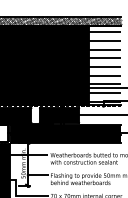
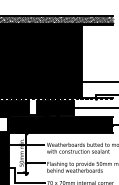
hatch: (104, 66) -> (97, 62), removed

